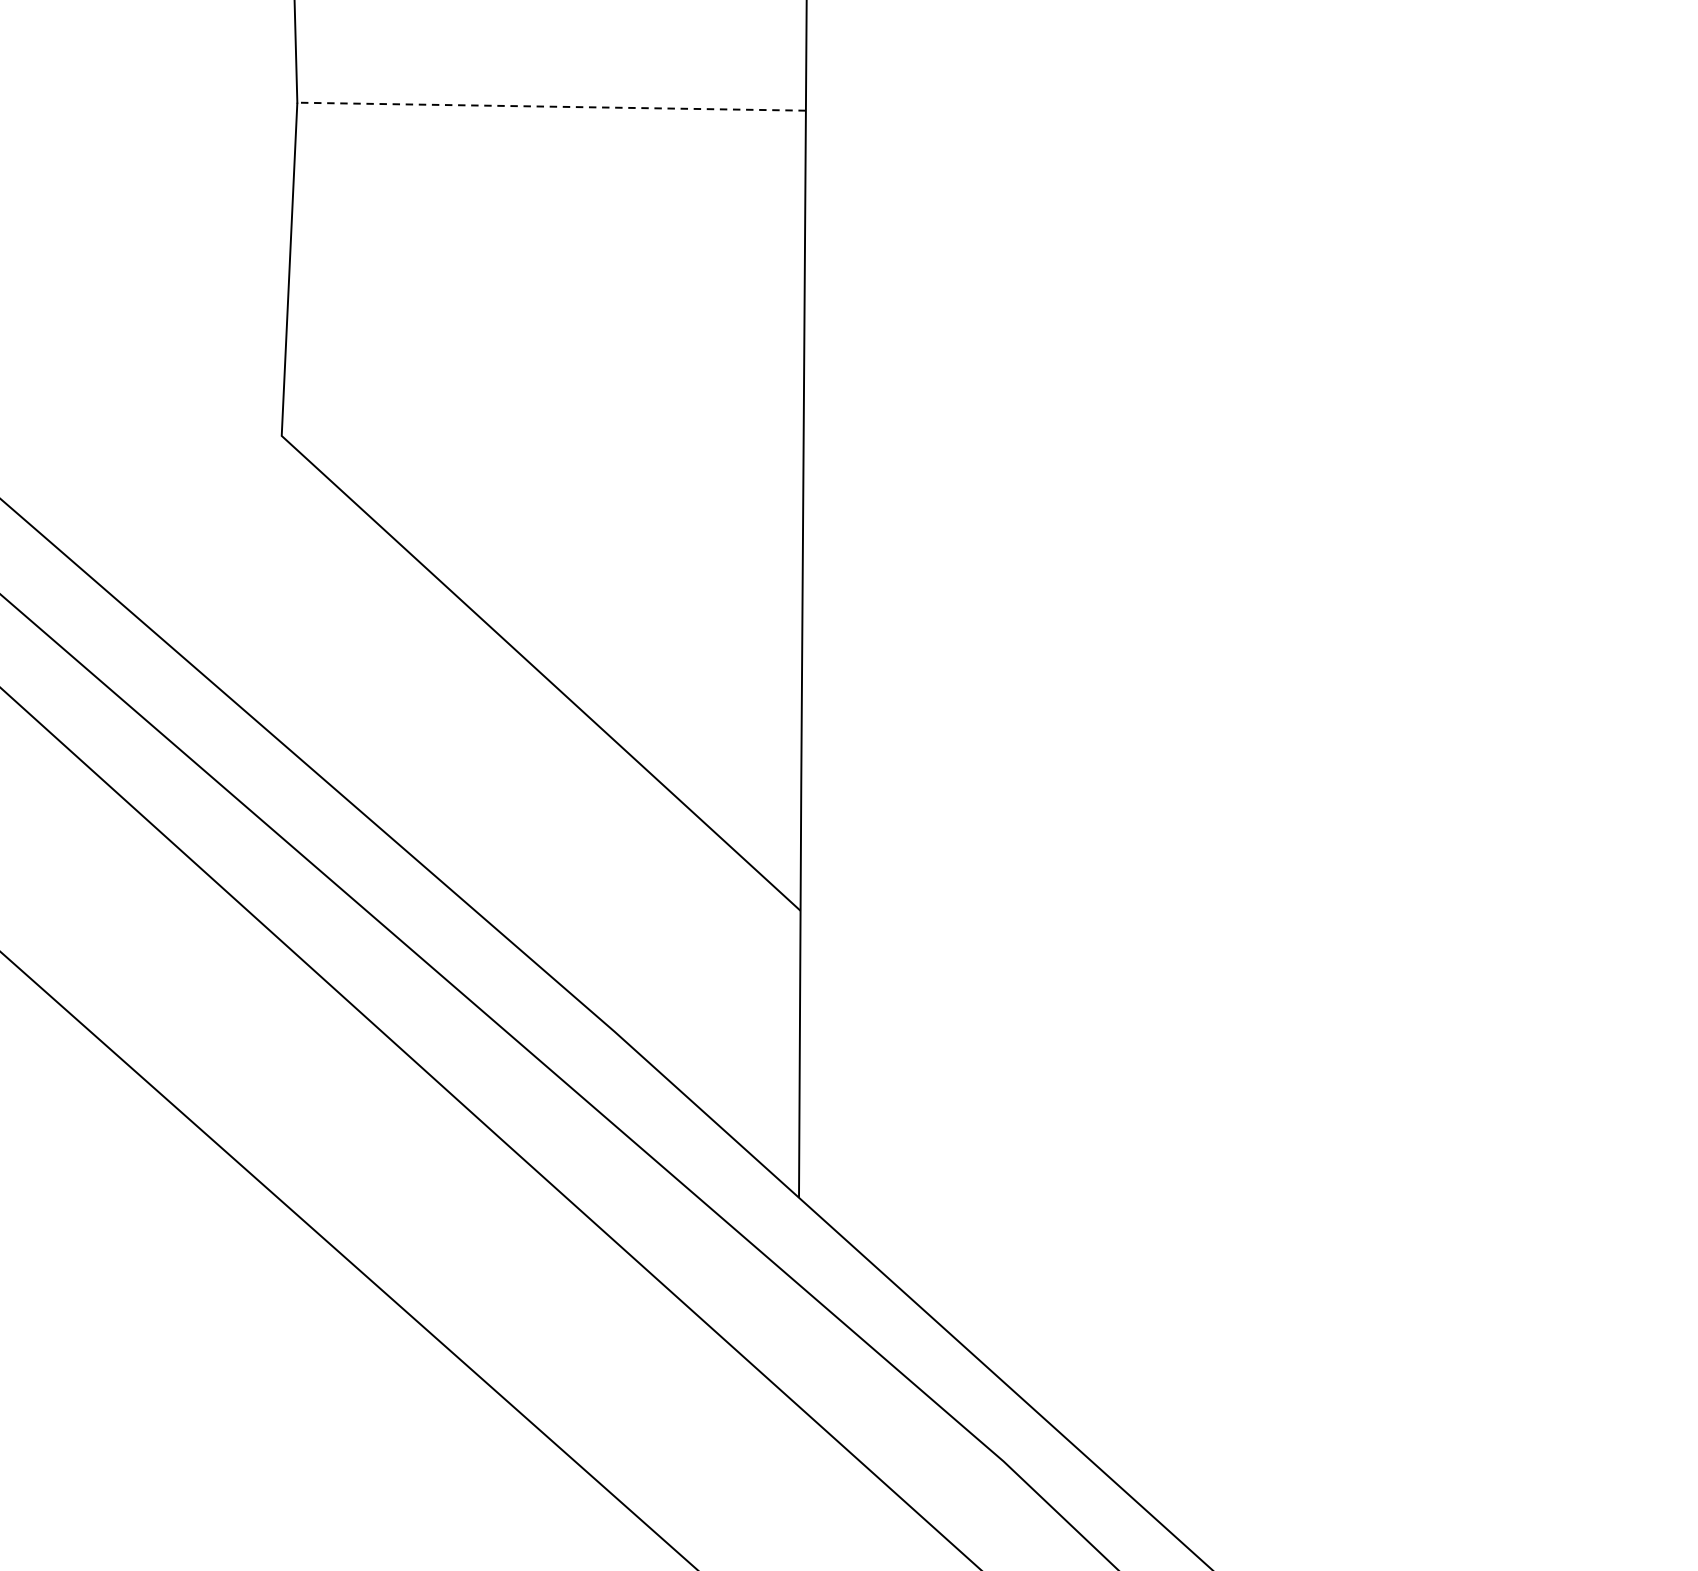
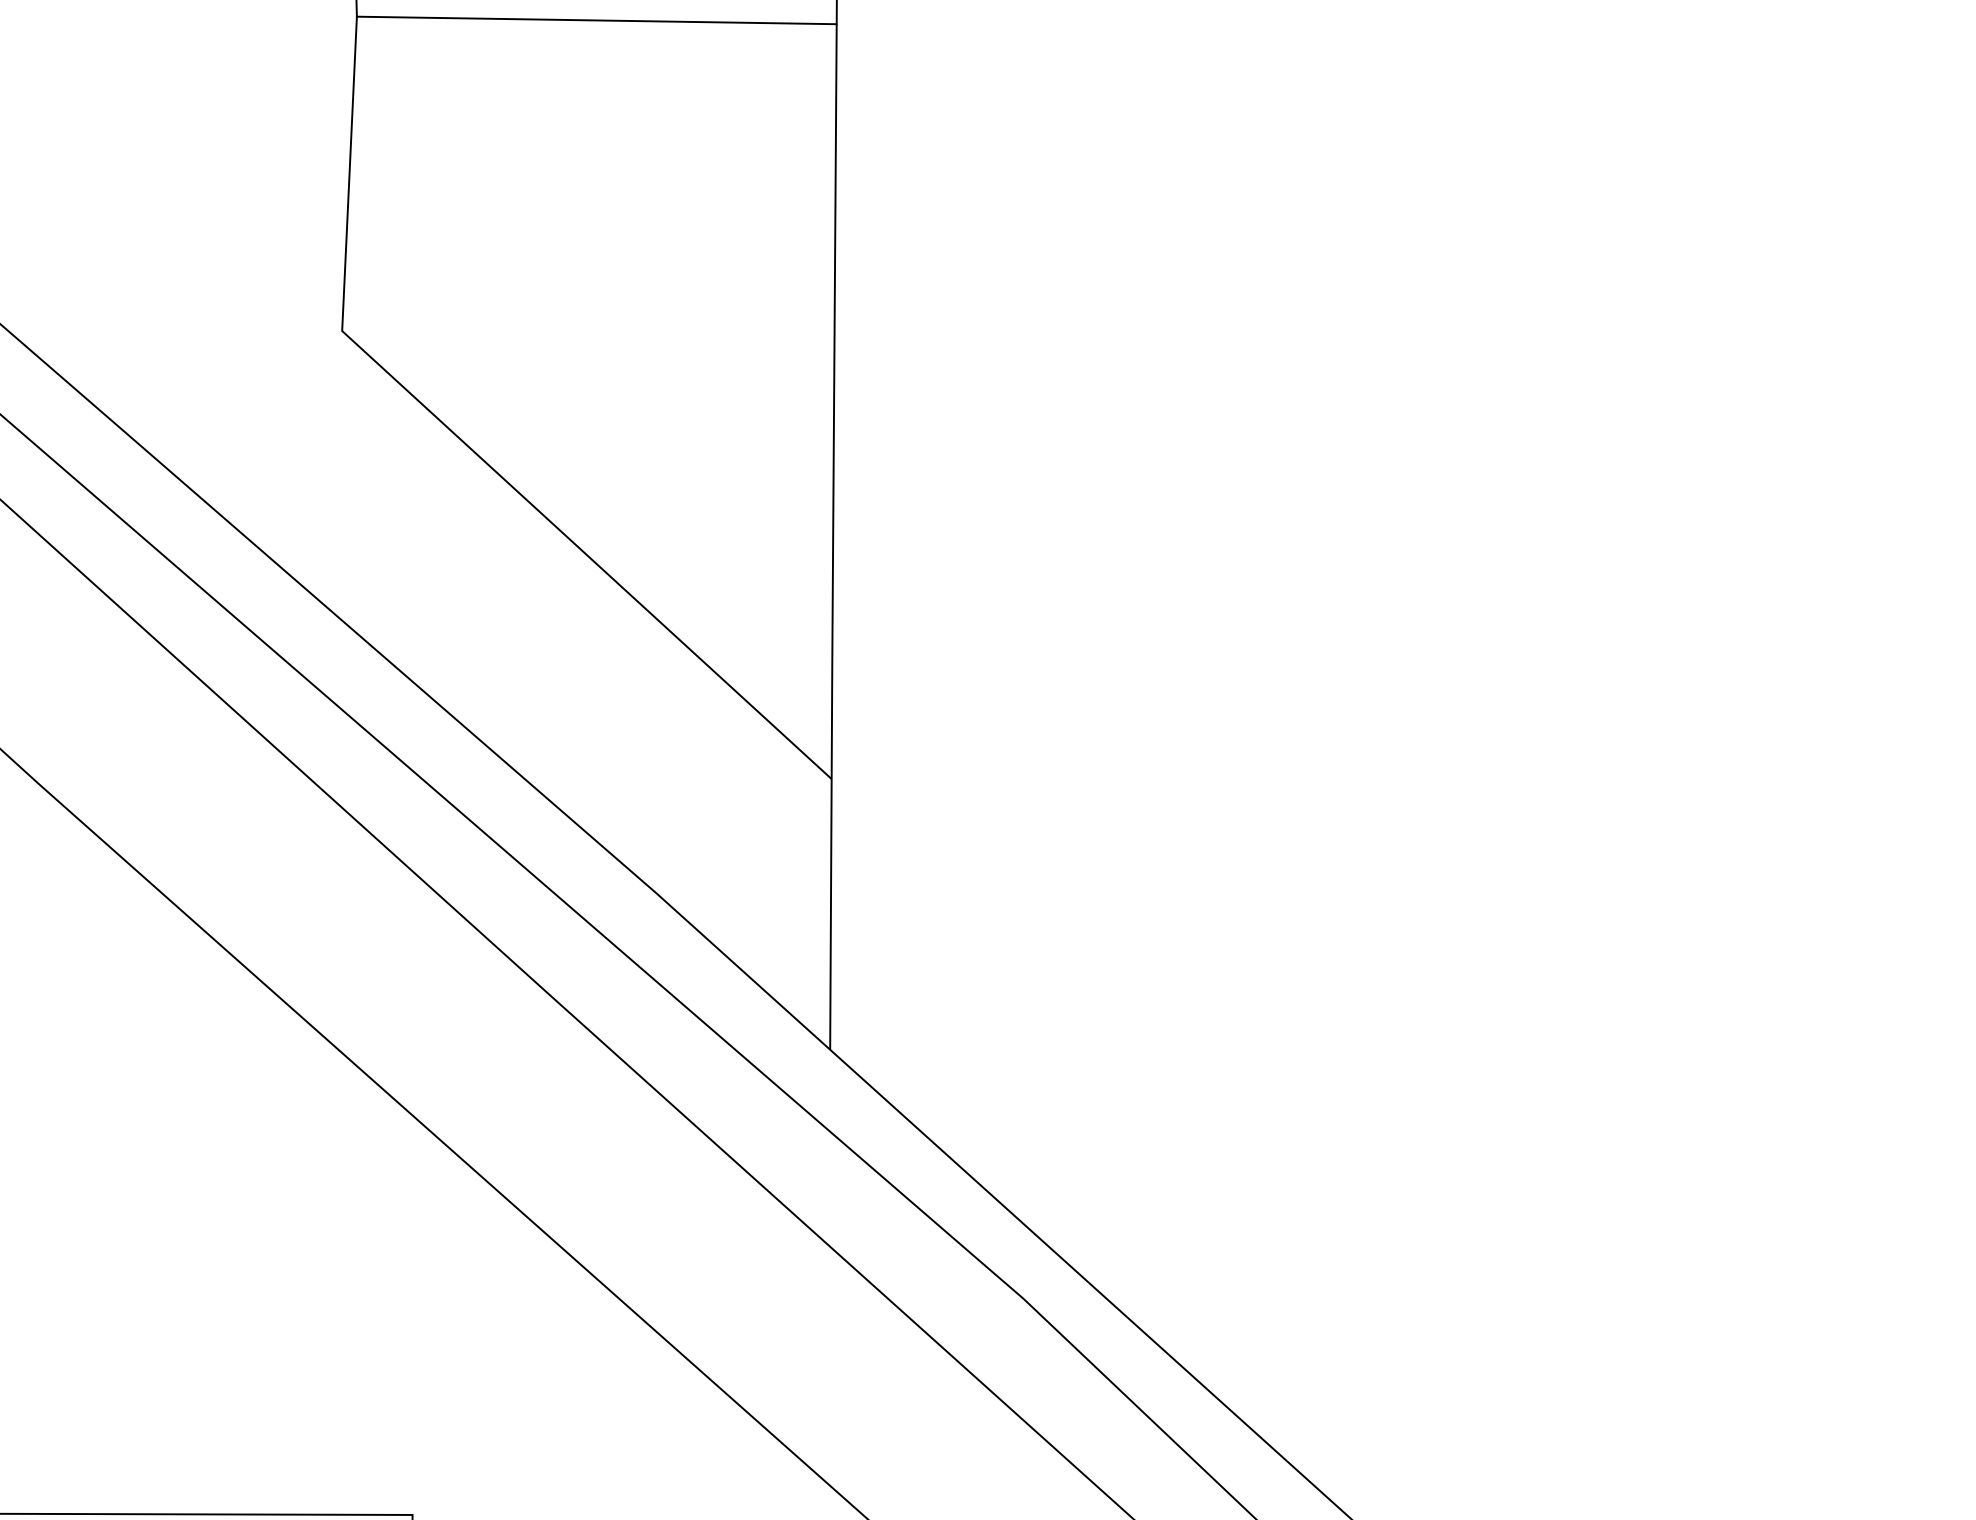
line: (551, 106) -> (596, 20), dashed -> solid

